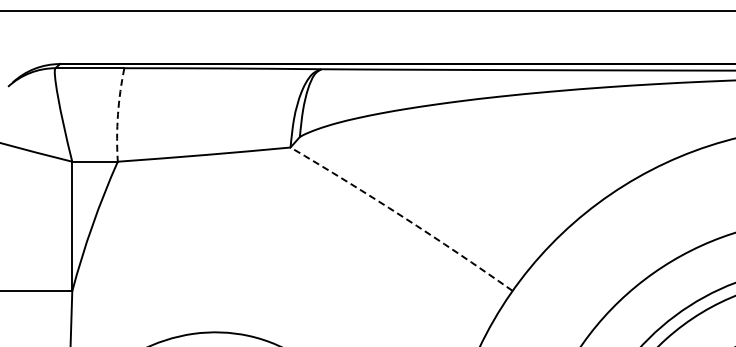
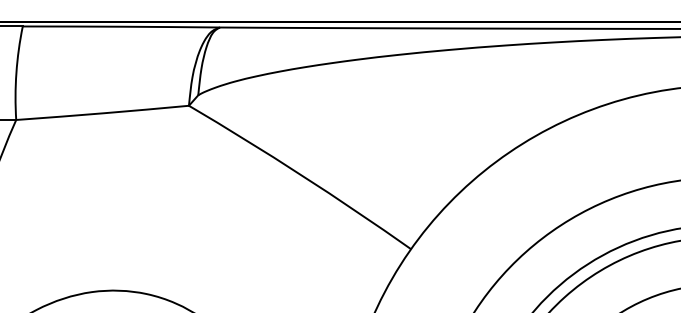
arc: (117, 114) -> (15, 72), dashed -> solid
arc: (402, 216) -> (300, 174), dashed -> solid

